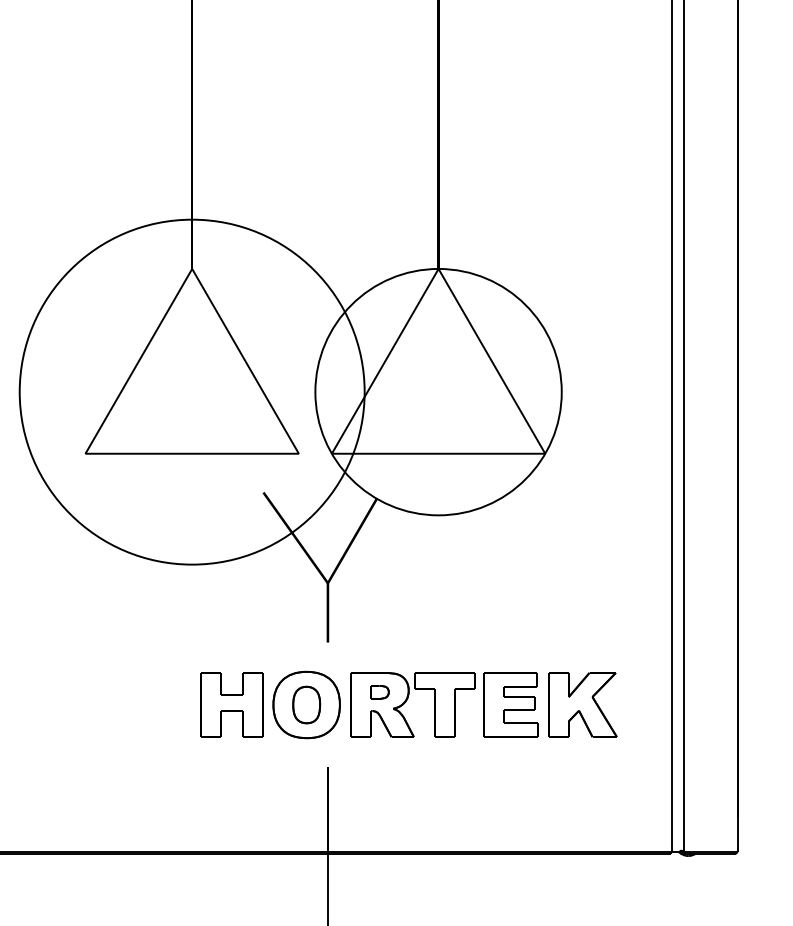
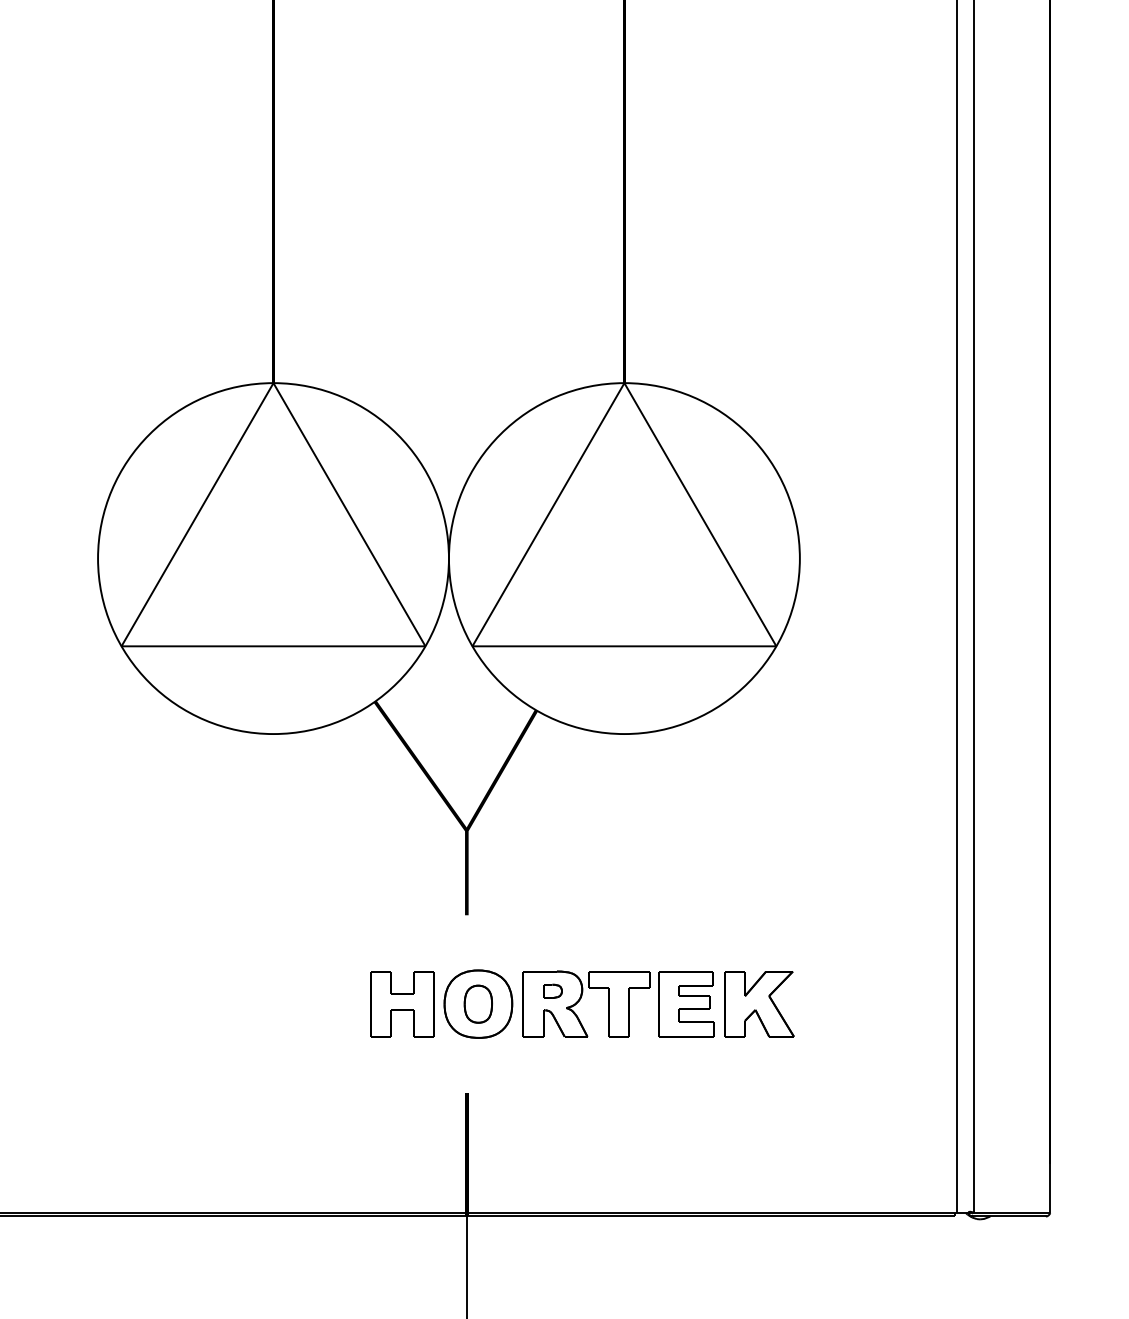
circle: (192, 391) -> (273, 557), size x0.71
part: (409, 704) -> (583, 1003), size x0.71

